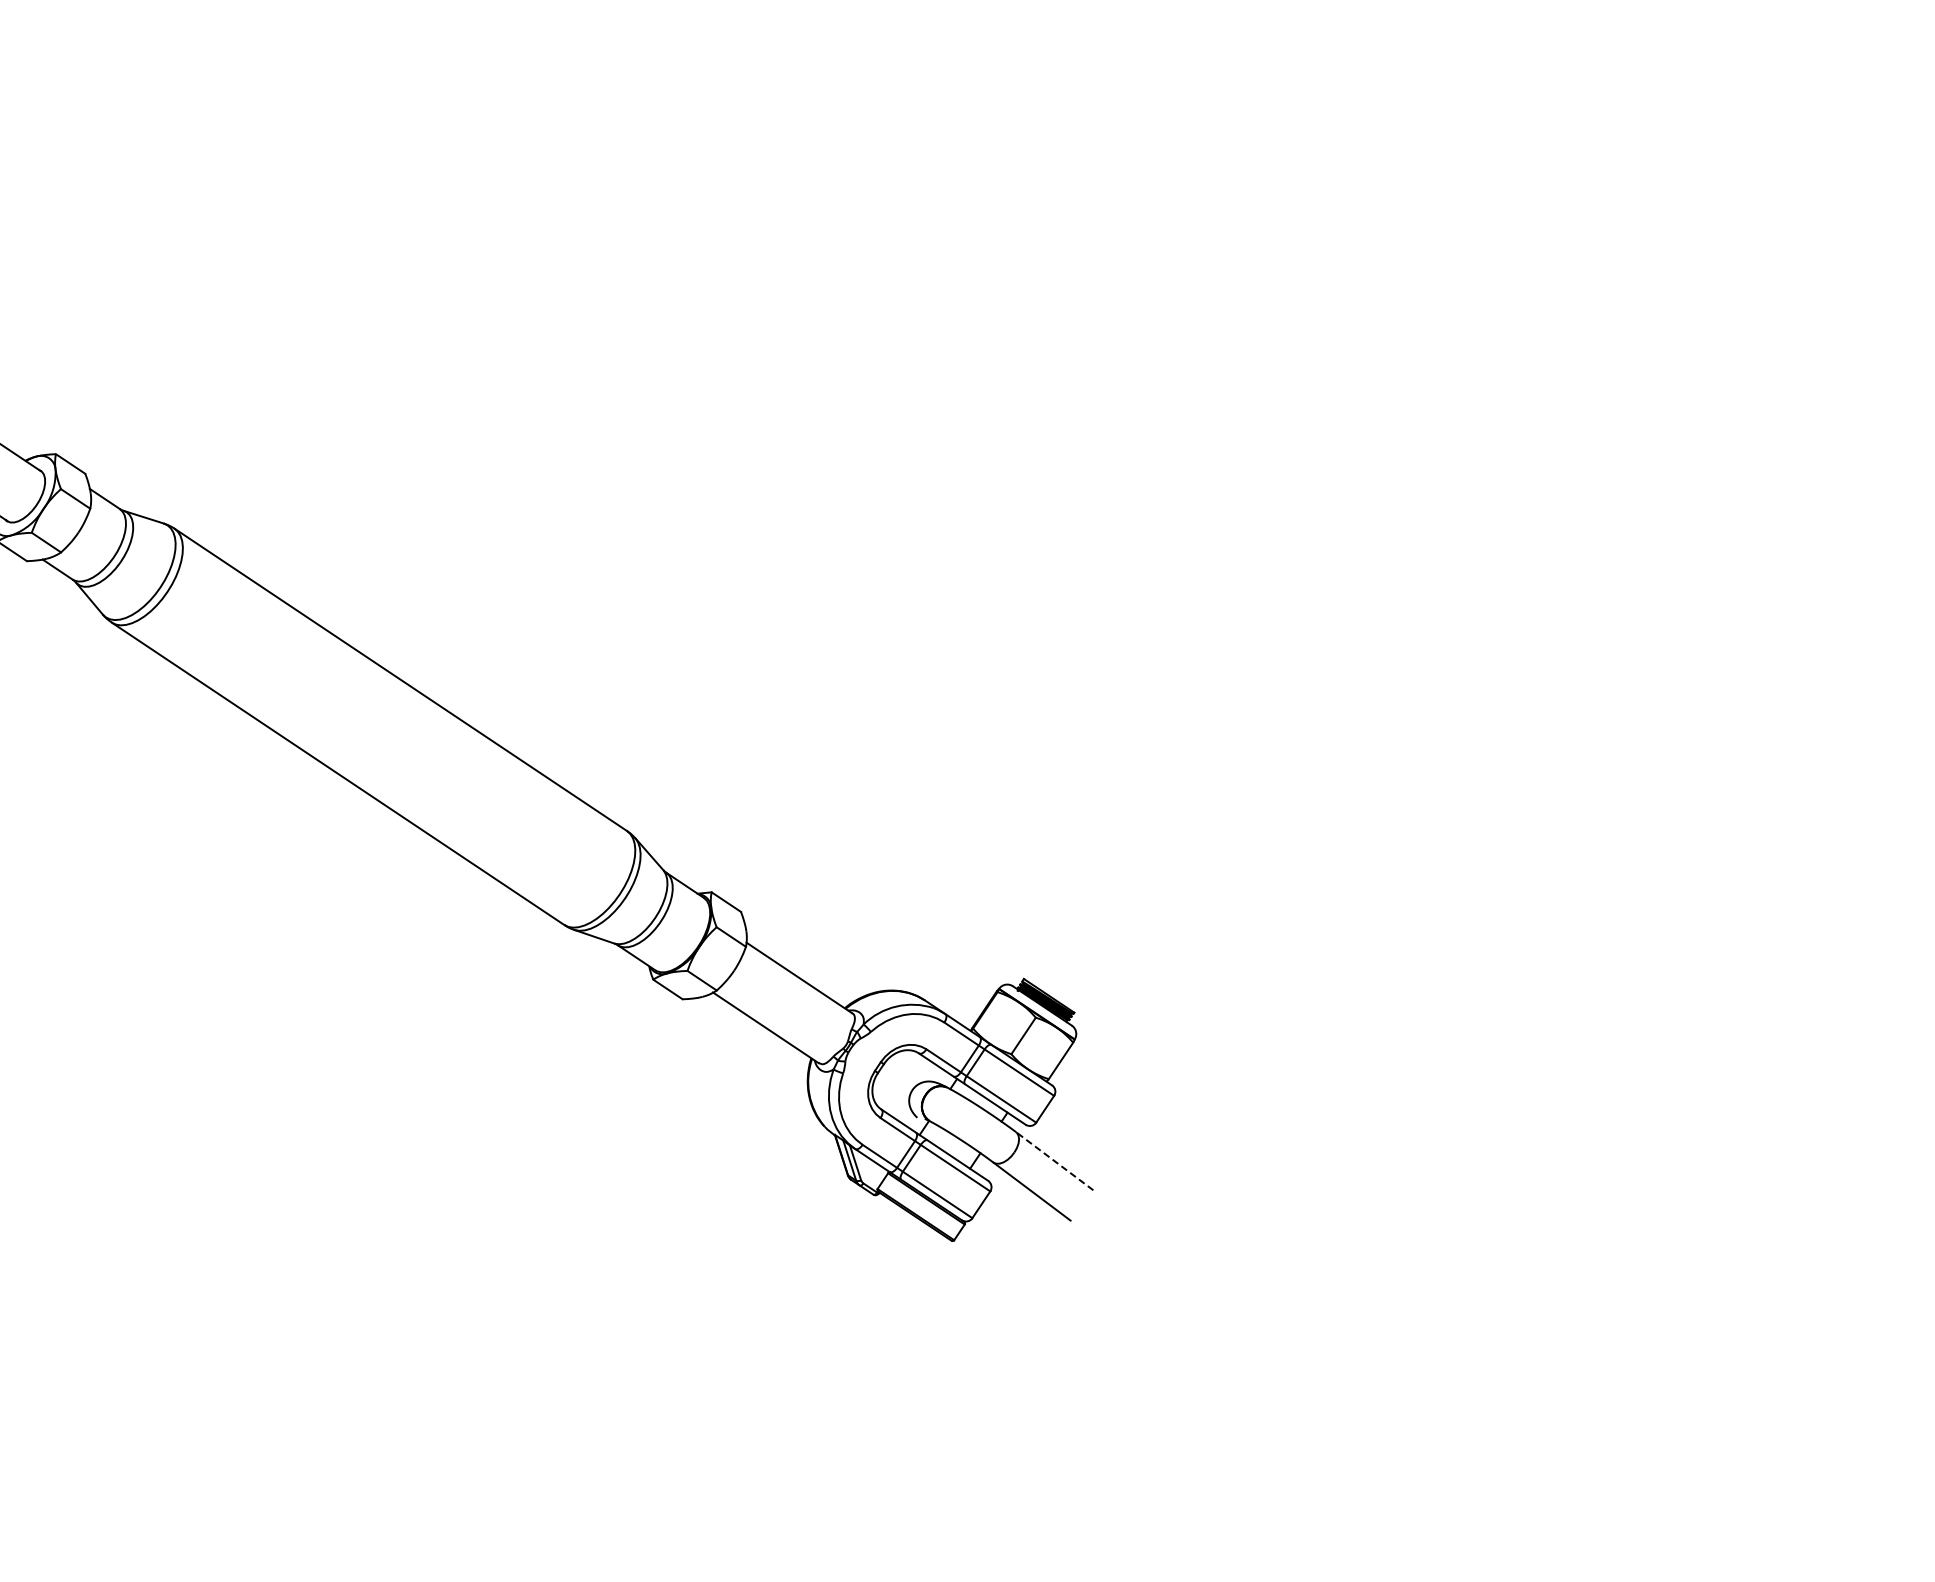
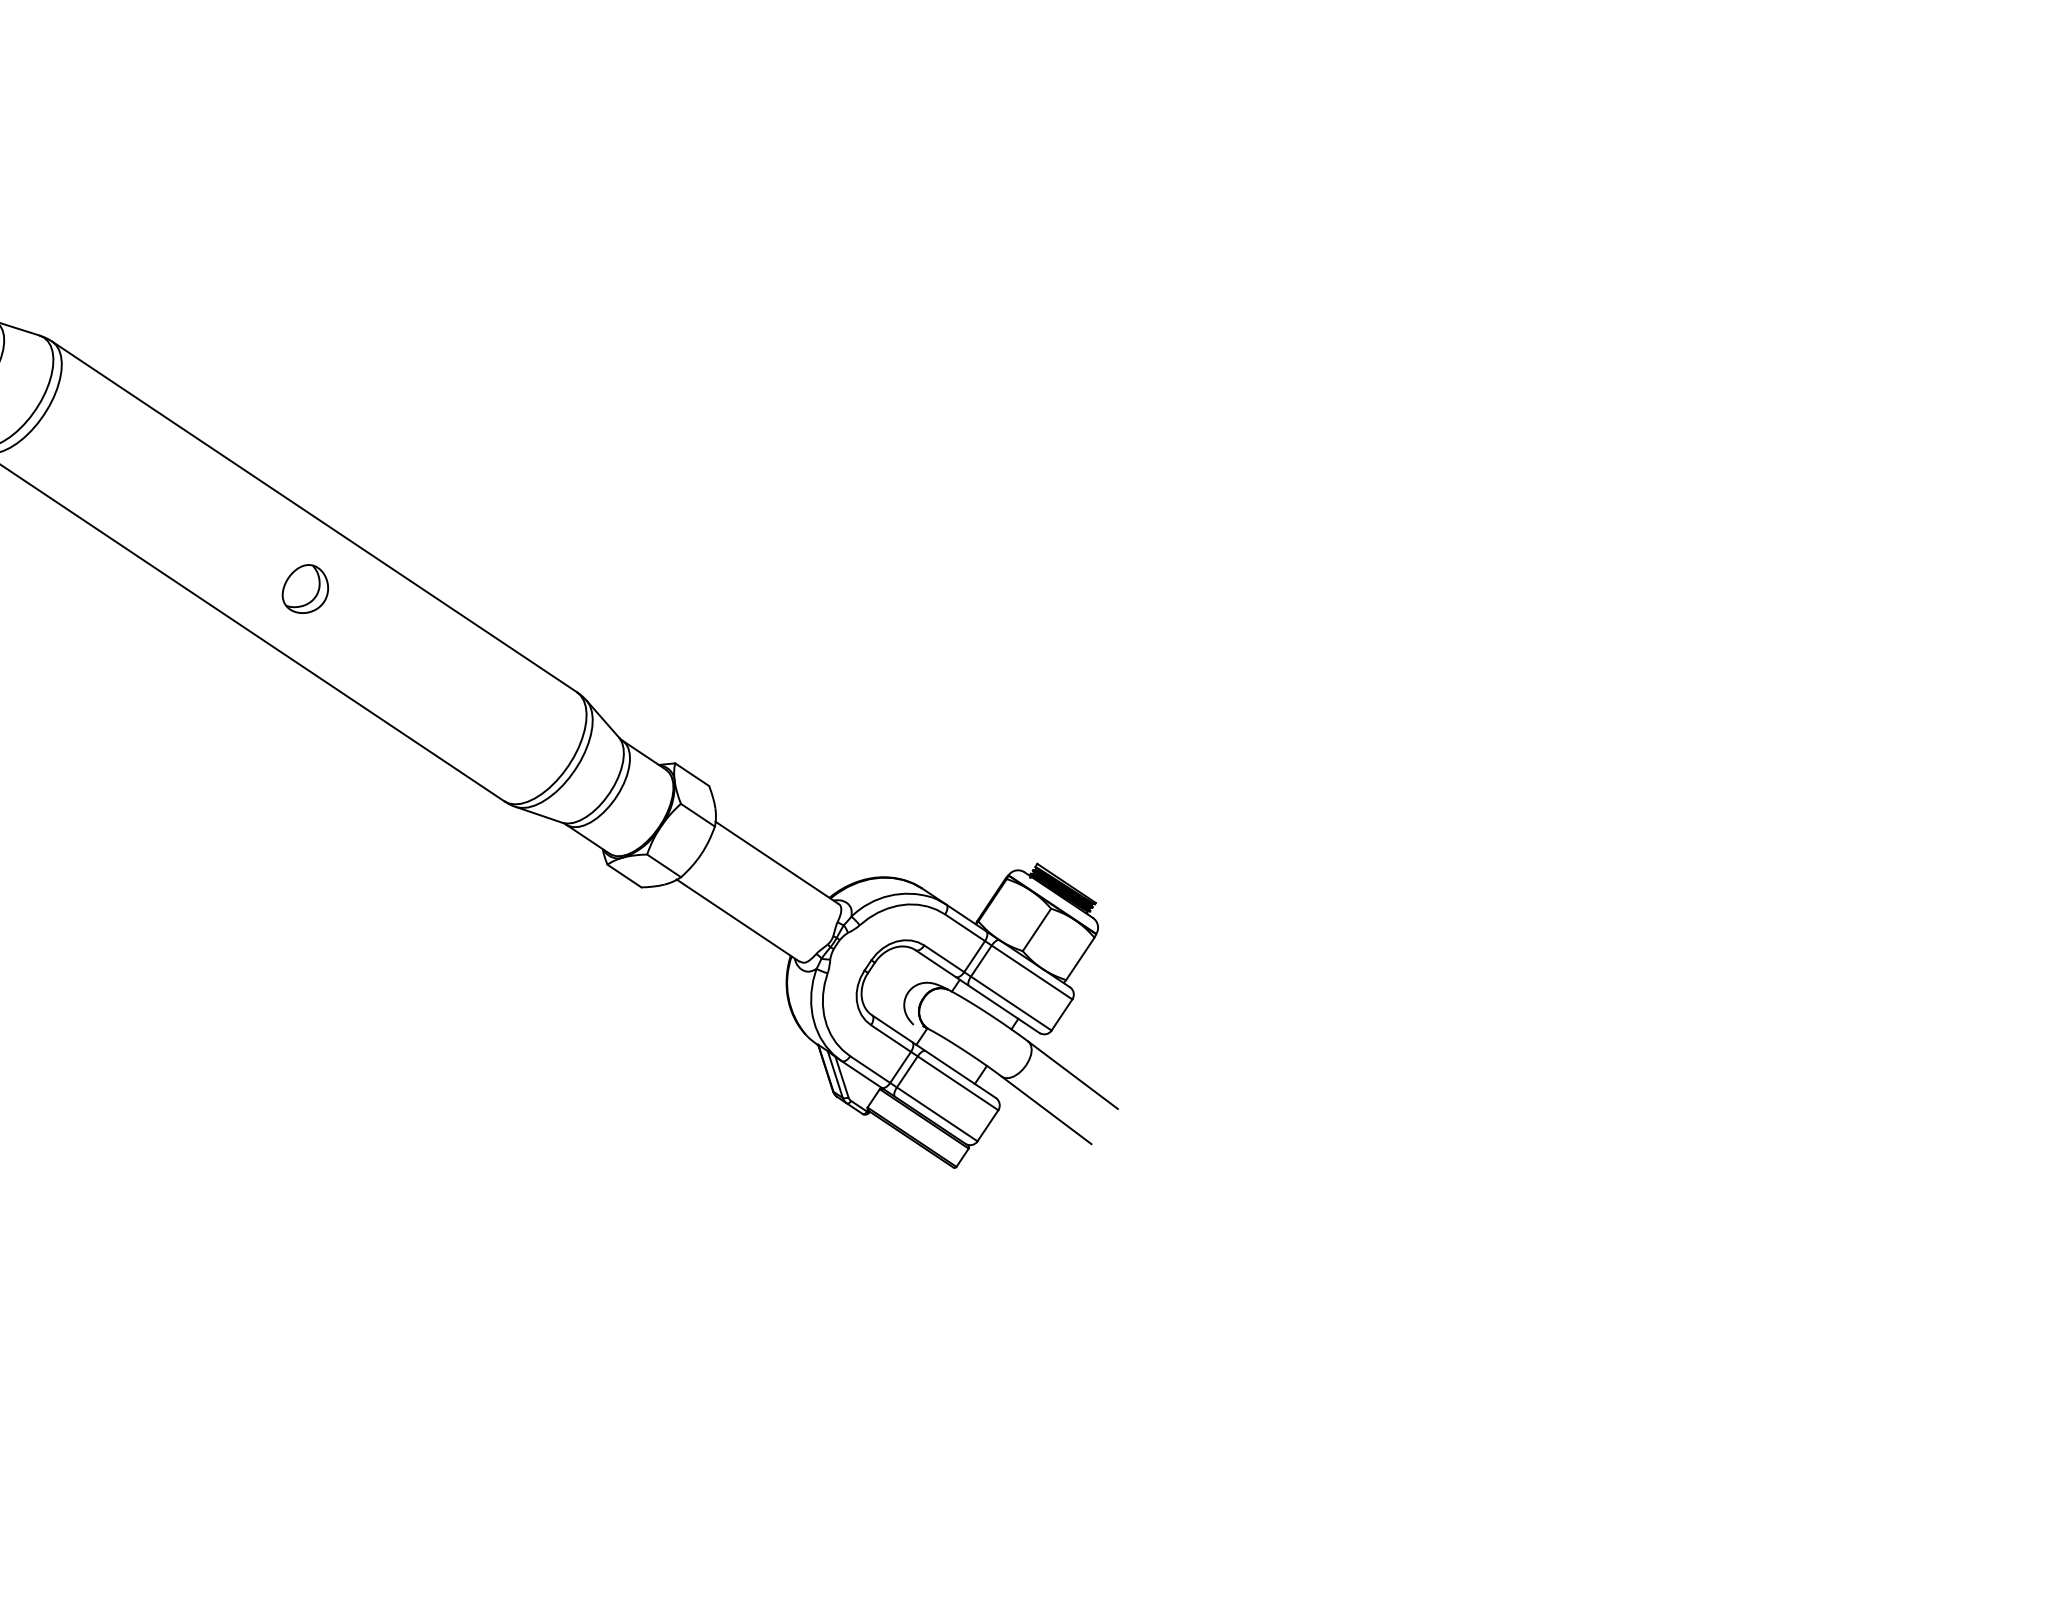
part: (392, 741) -> (304, 588), added
line: (1054, 1160) -> (1072, 1074), dashed -> solid

